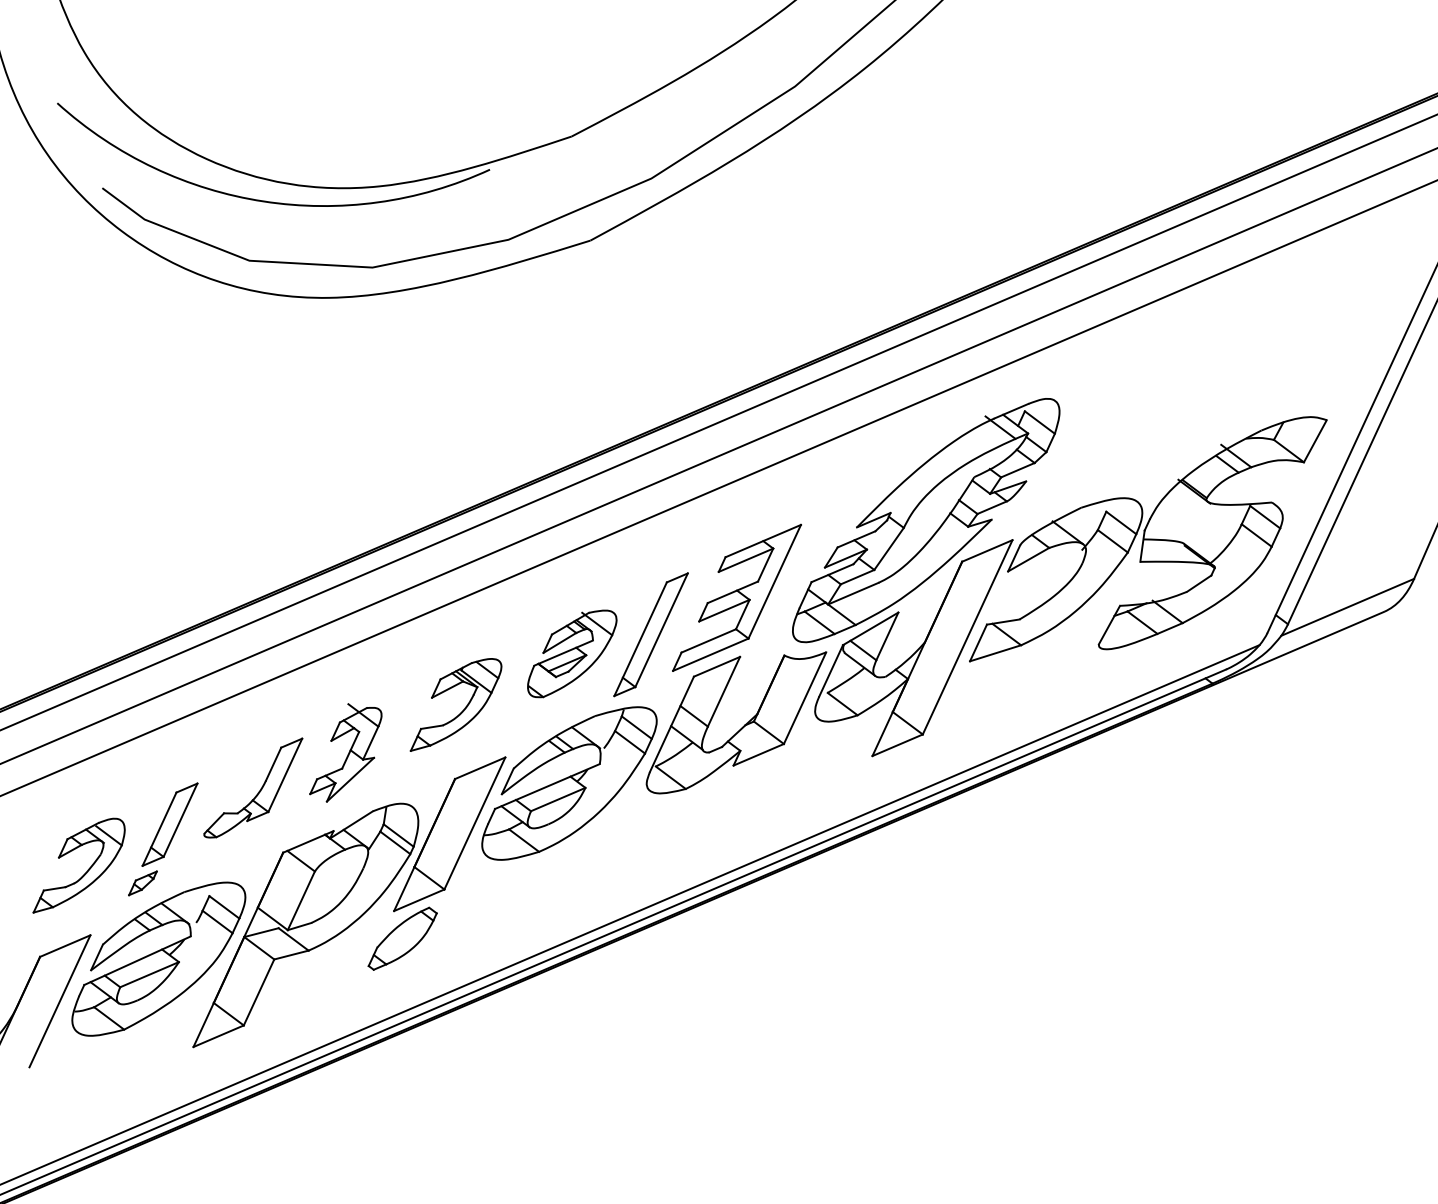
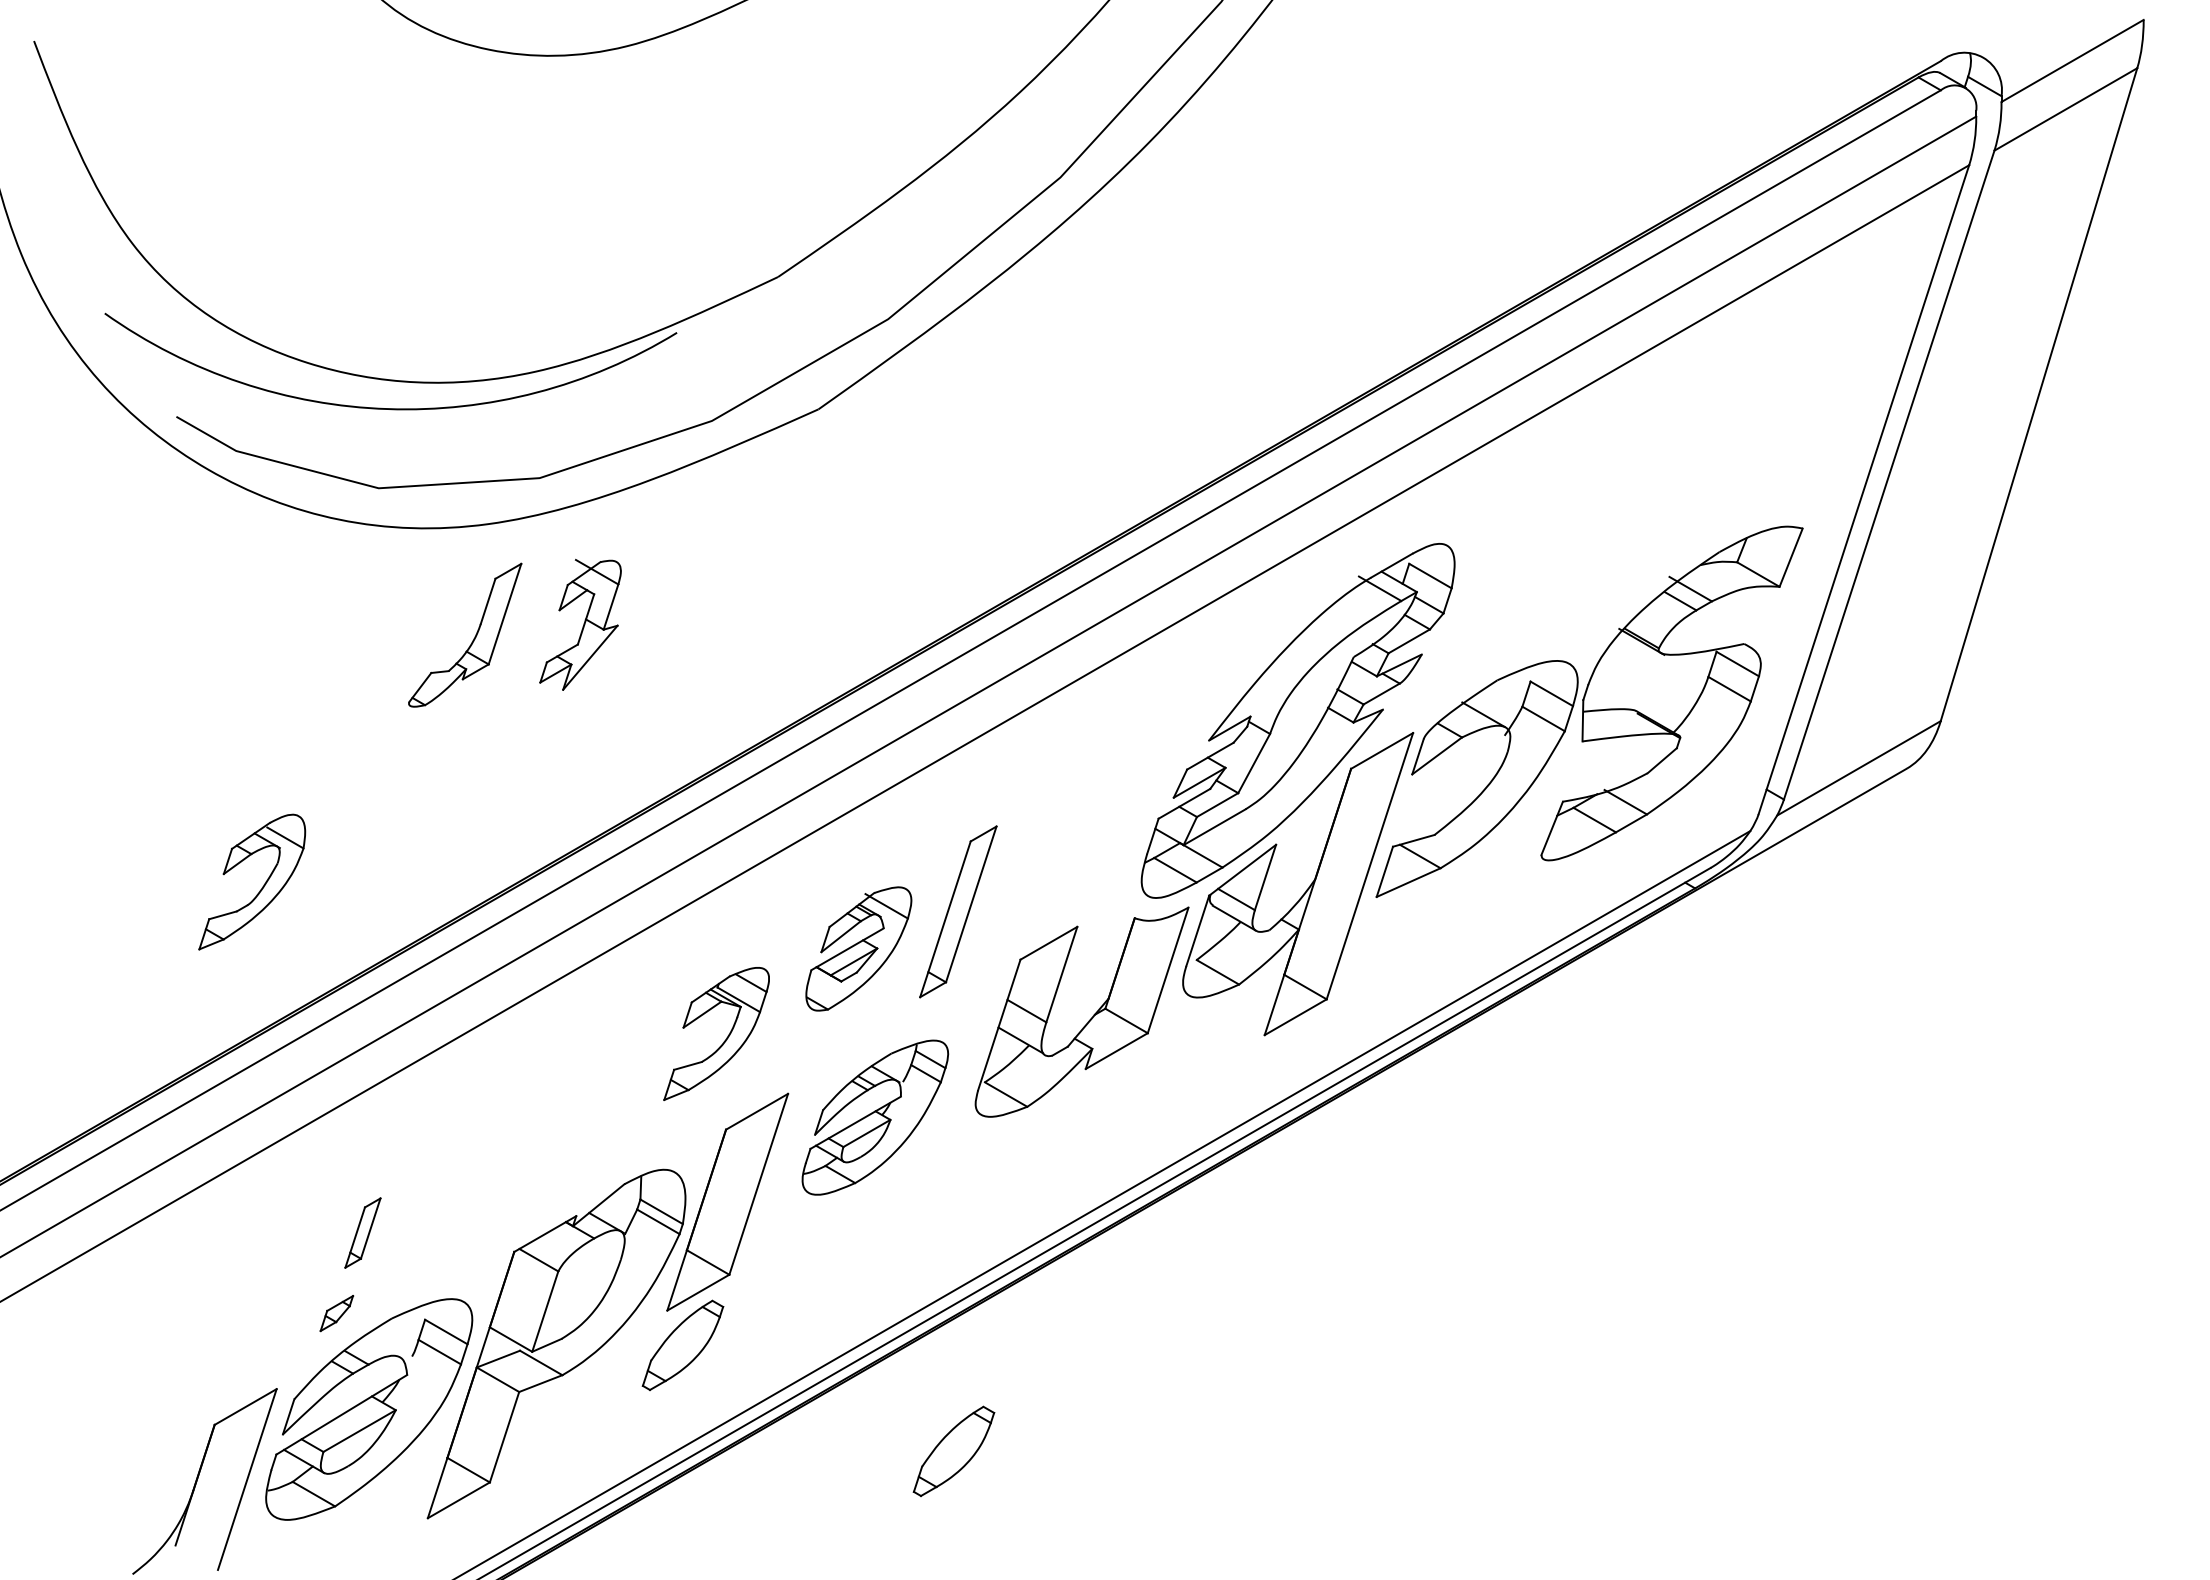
part: (737, 597) -> (1064, 850), removed
part: (346, 753) -> (580, 624), moved
part: (569, 783) -> (875, 1117), size x0.7
part: (259, 790) -> (473, 638), moved
part: (169, 824) -> (362, 1232), size x0.6
part: (87, 870) -> (262, 886), moved
line: (175, 913) -> (383, 1347), removed
part: (598, 1043) -> (953, 1450), added

